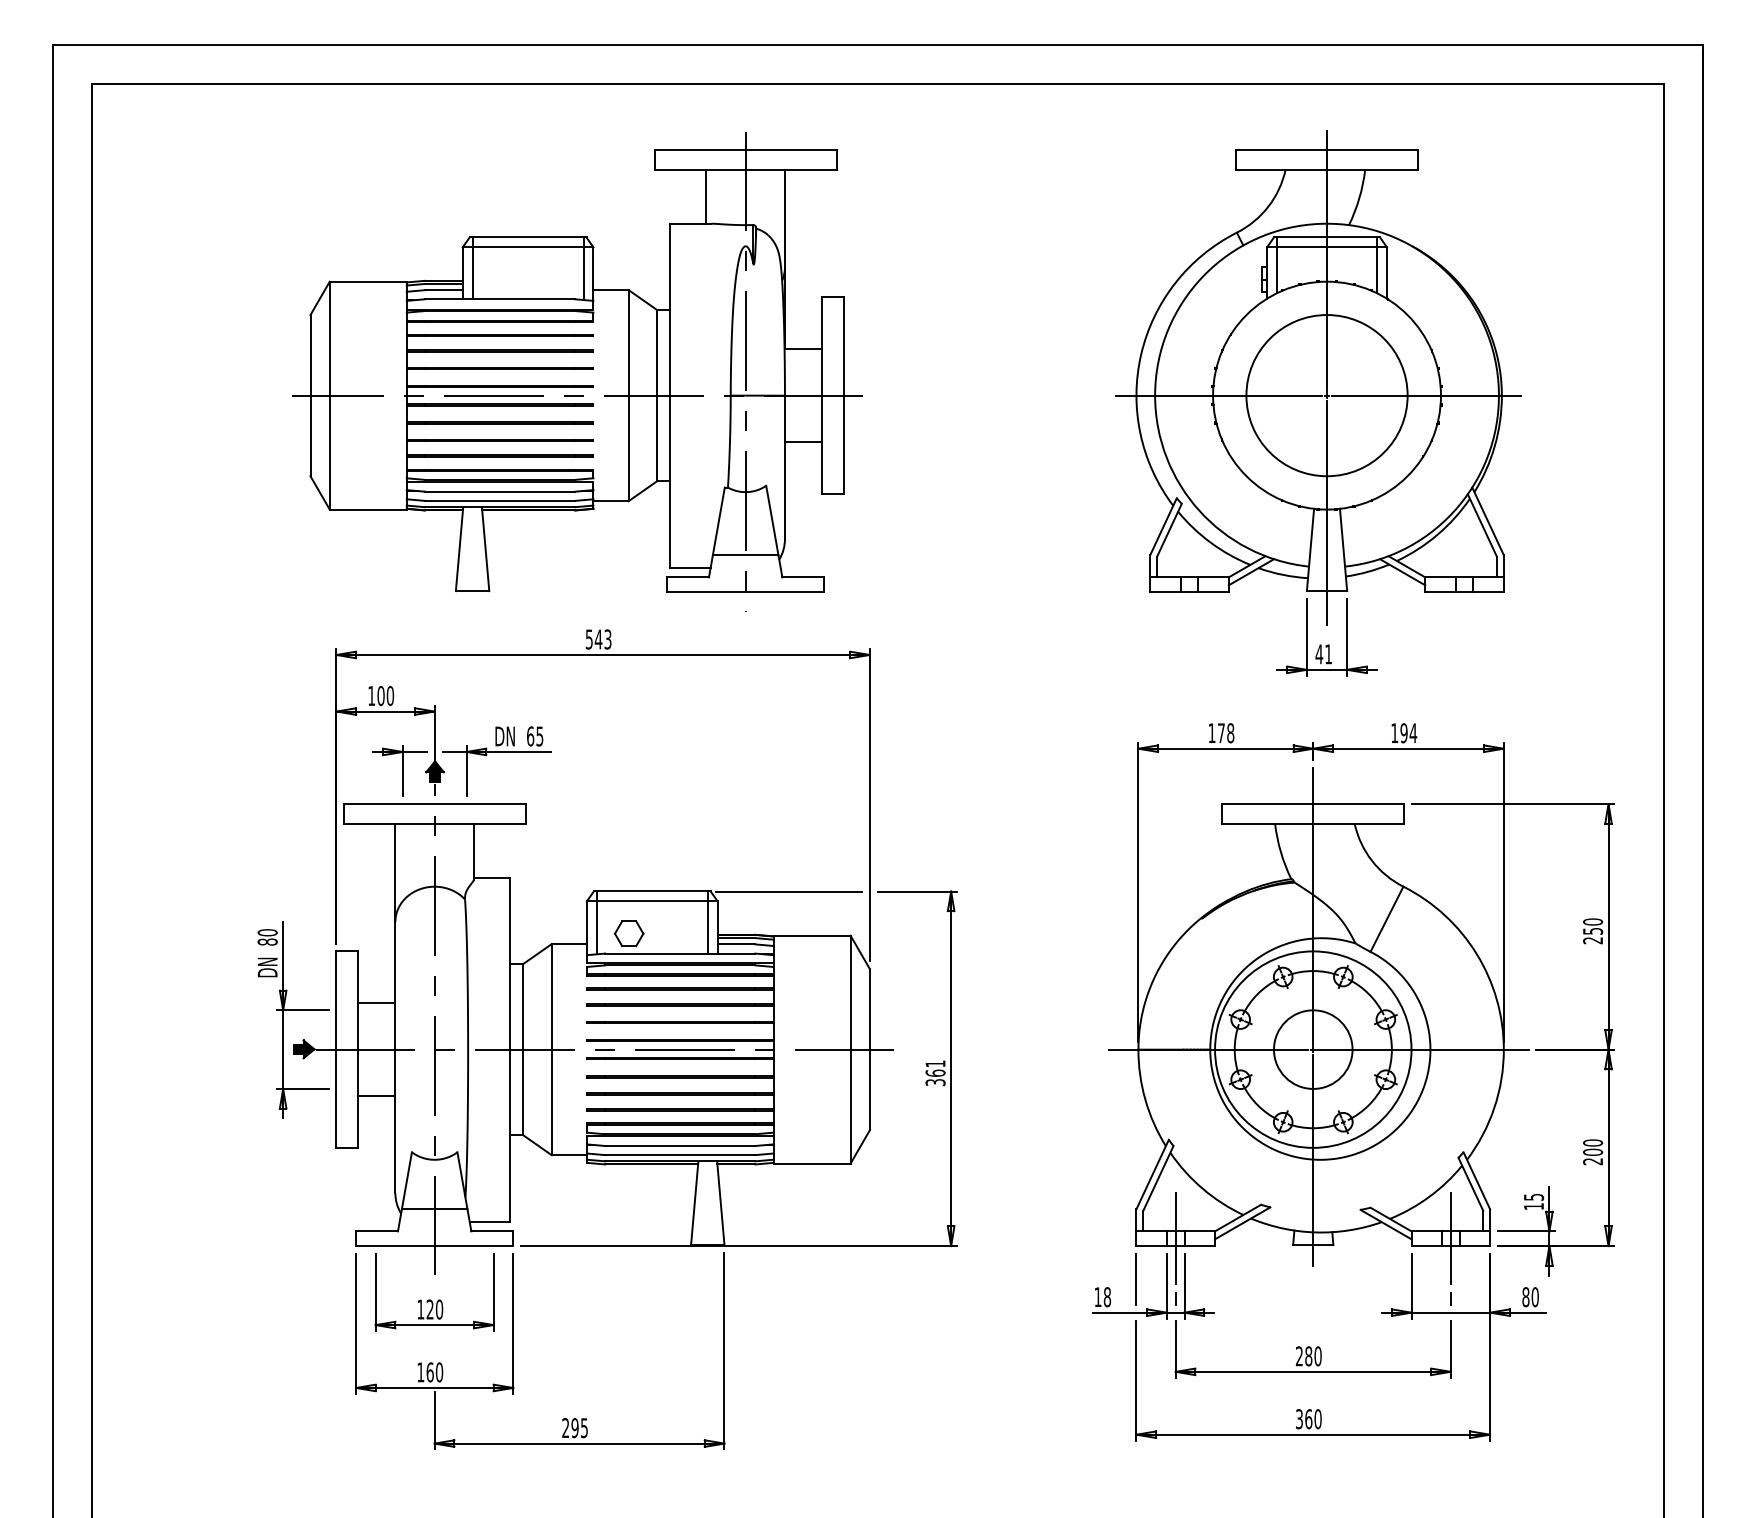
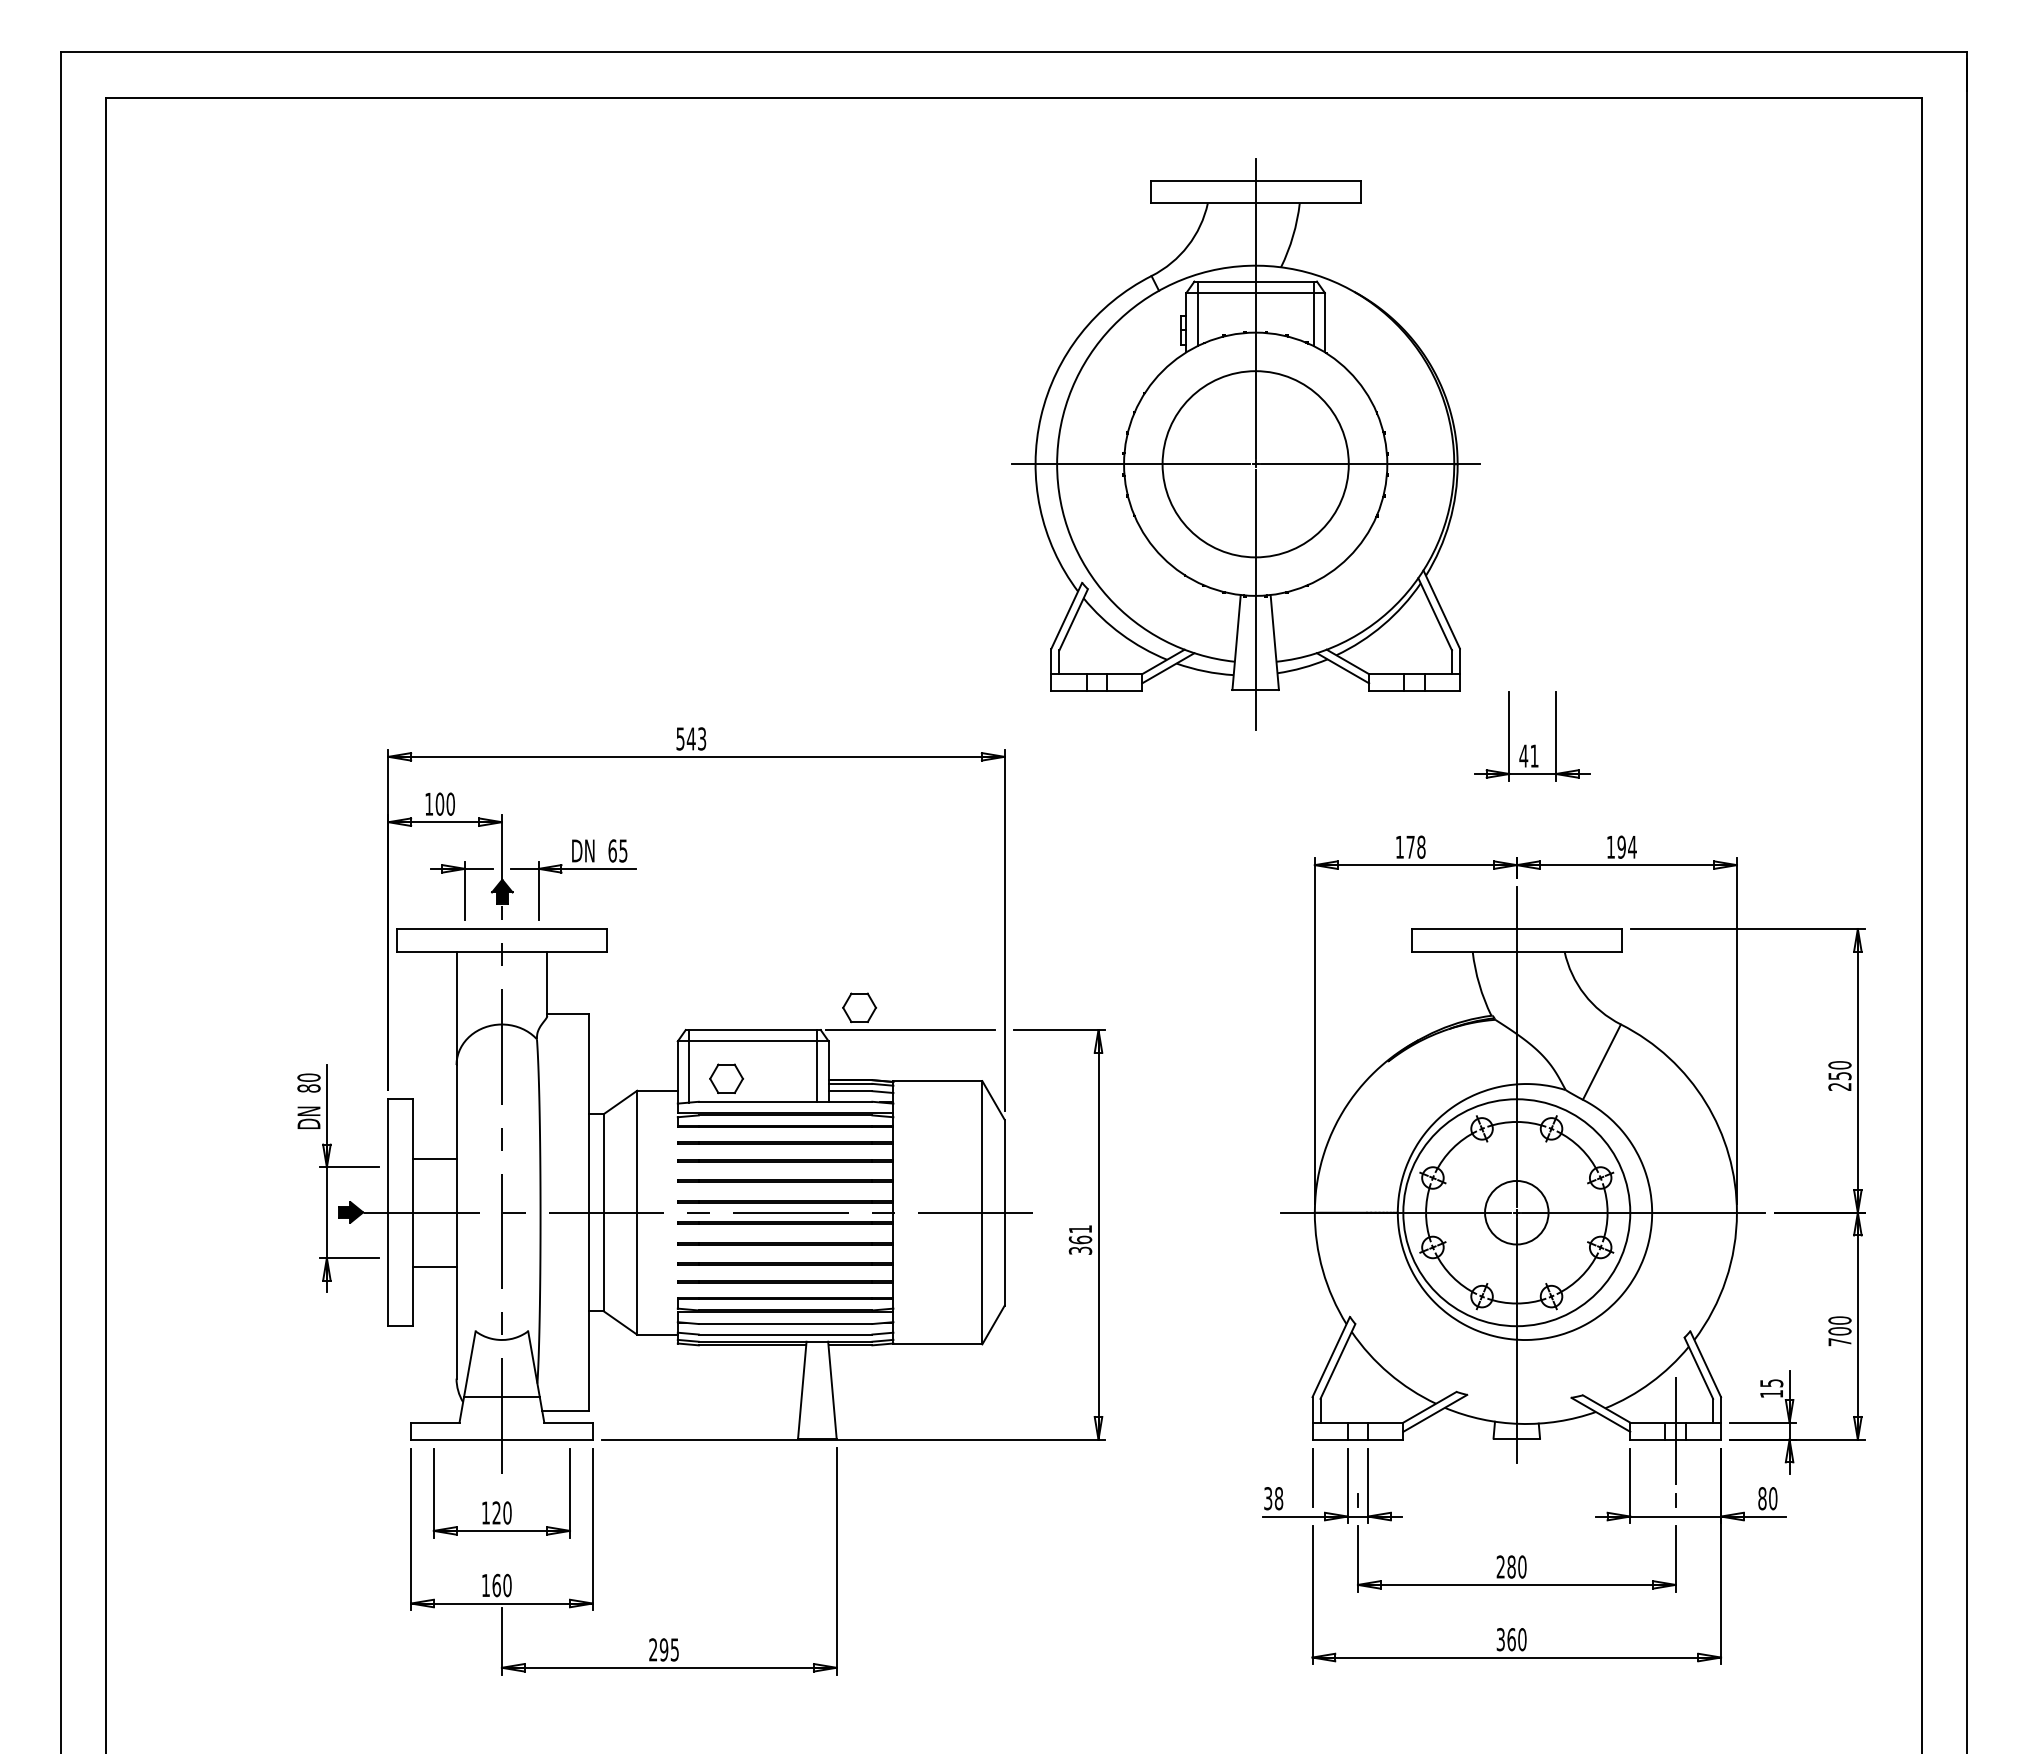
part: (577, 371) -> (666, 429), removed
part: (1318, 378) -> (1245, 444), moved
part: (744, 871) -> (859, 1007), added
circle: (1313, 1049) -> (1516, 1212), size x0.7
text: (1592, 1161) -> (1839, 1342), 200 -> 700
line: (1175, 1239) -> (1357, 1431), removed
text: (1098, 1297) -> (1268, 1498), 18 -> 38

